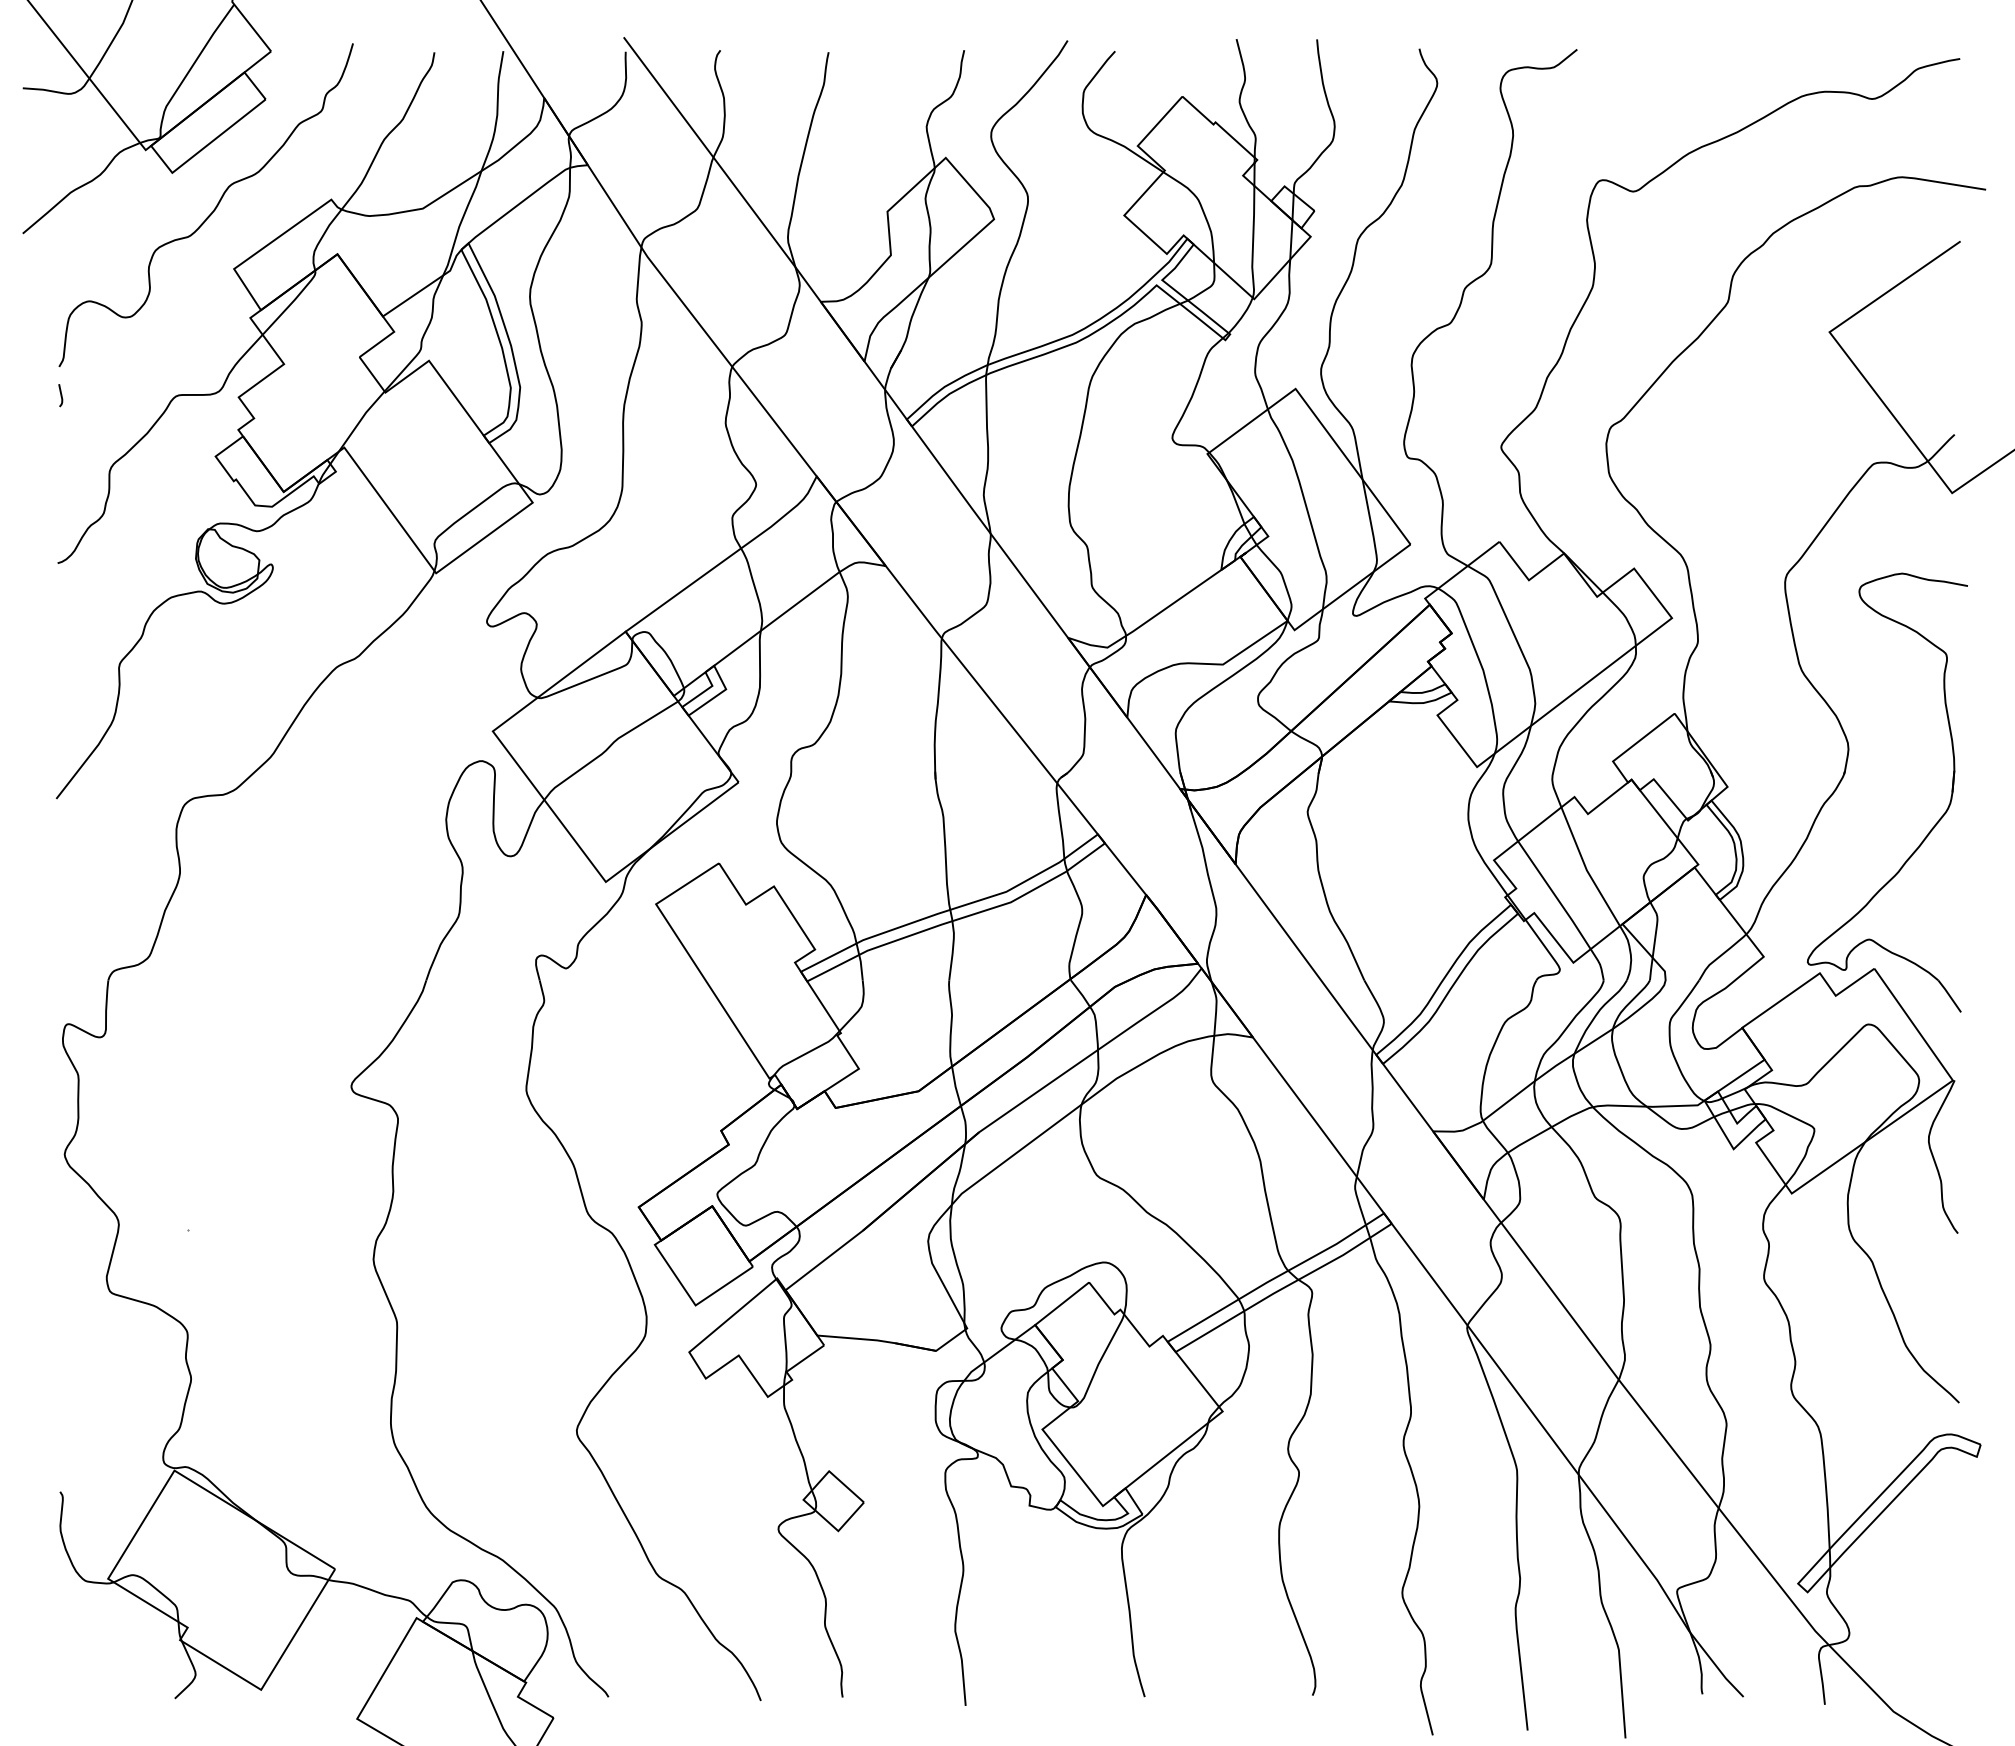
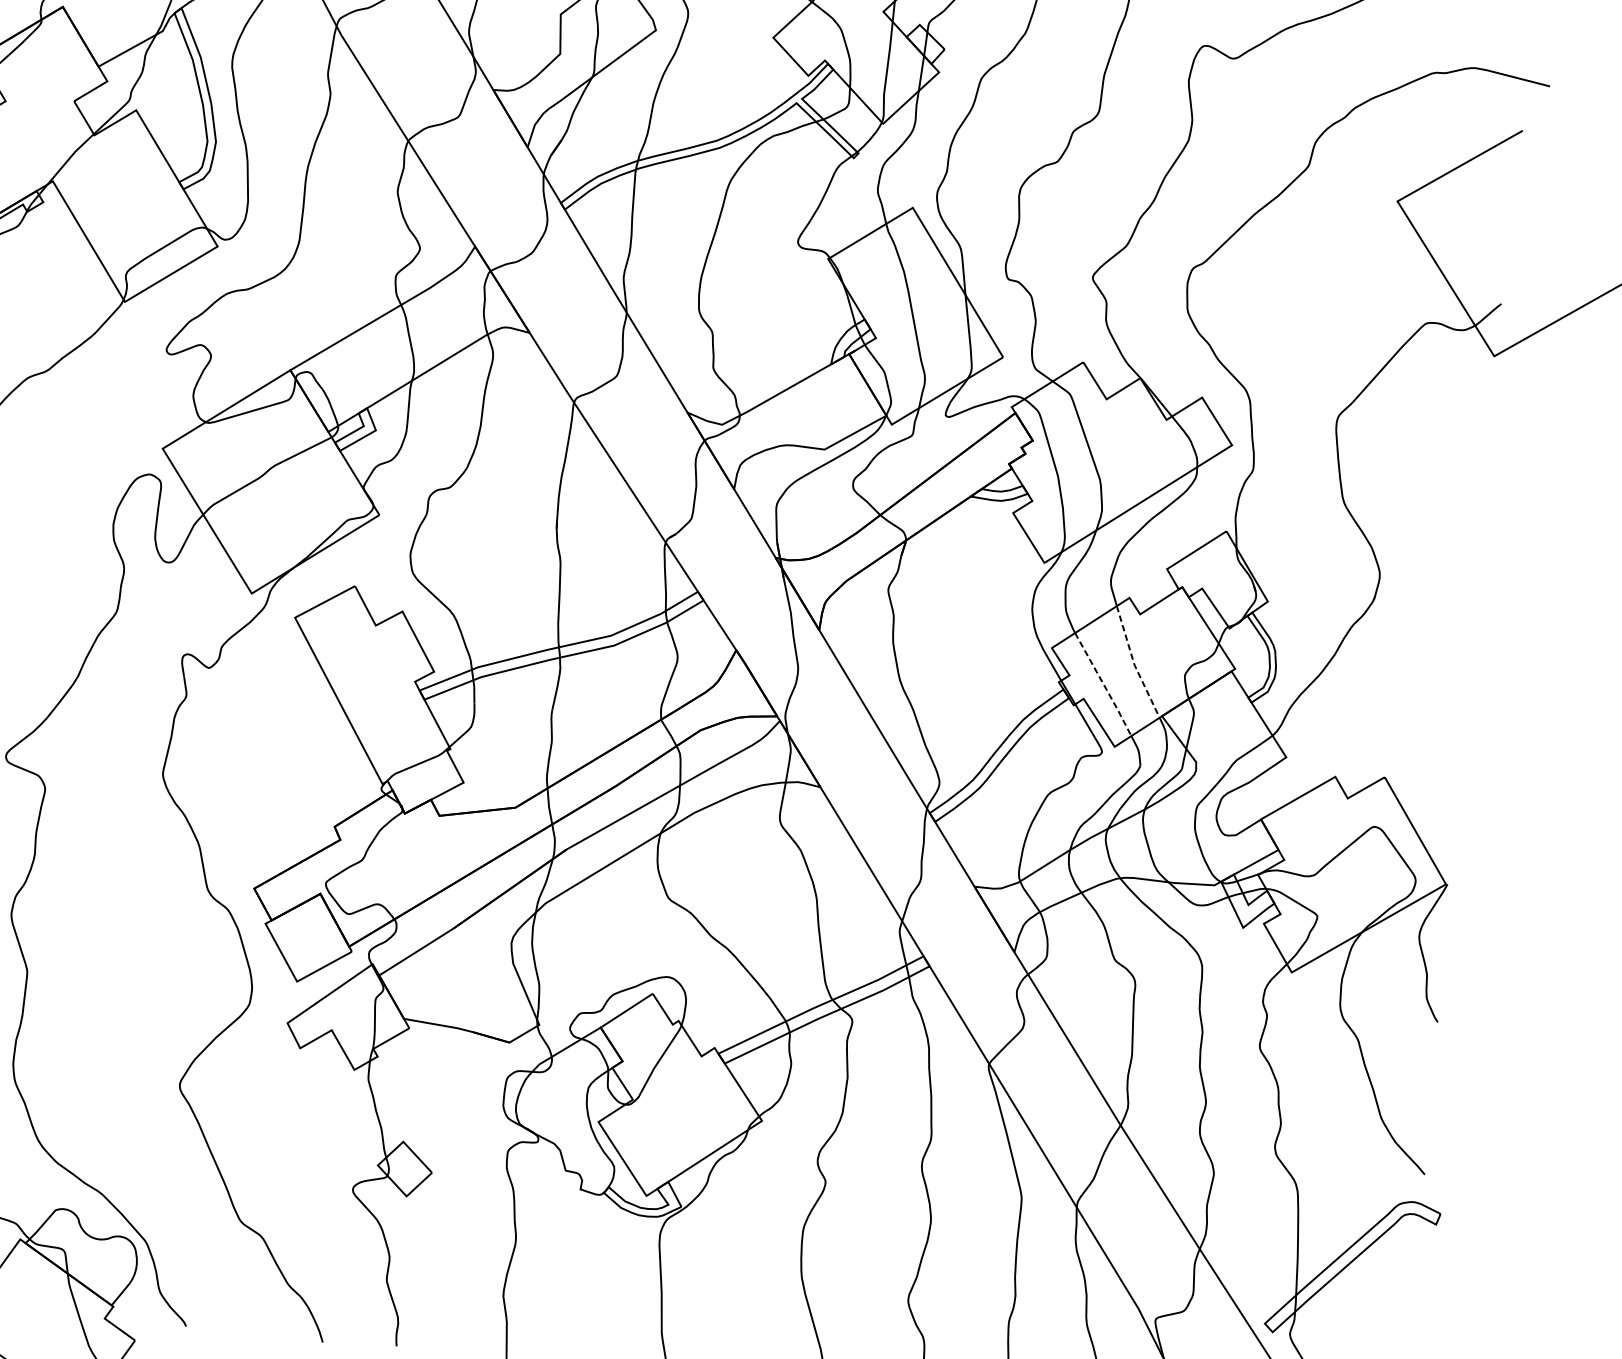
part: (1930, 829) -> (1446, 656), removed
line: (1586, 869) -> (1134, 664), solid -> dashed
line: (1555, 895) -> (1104, 684), solid -> dashed

